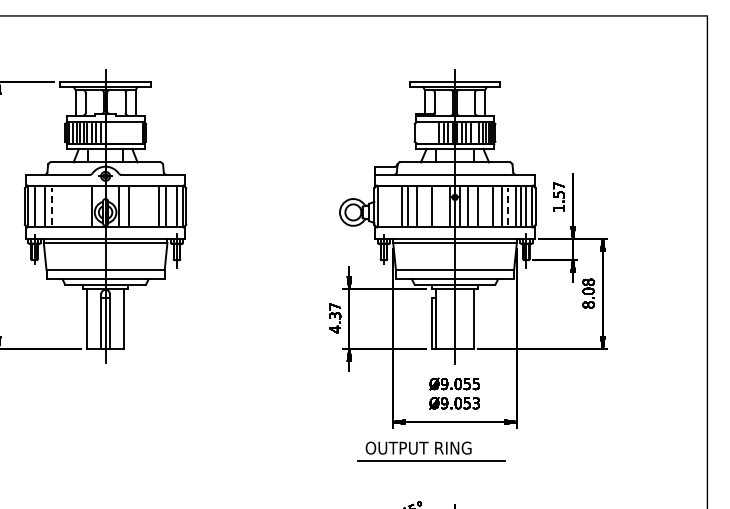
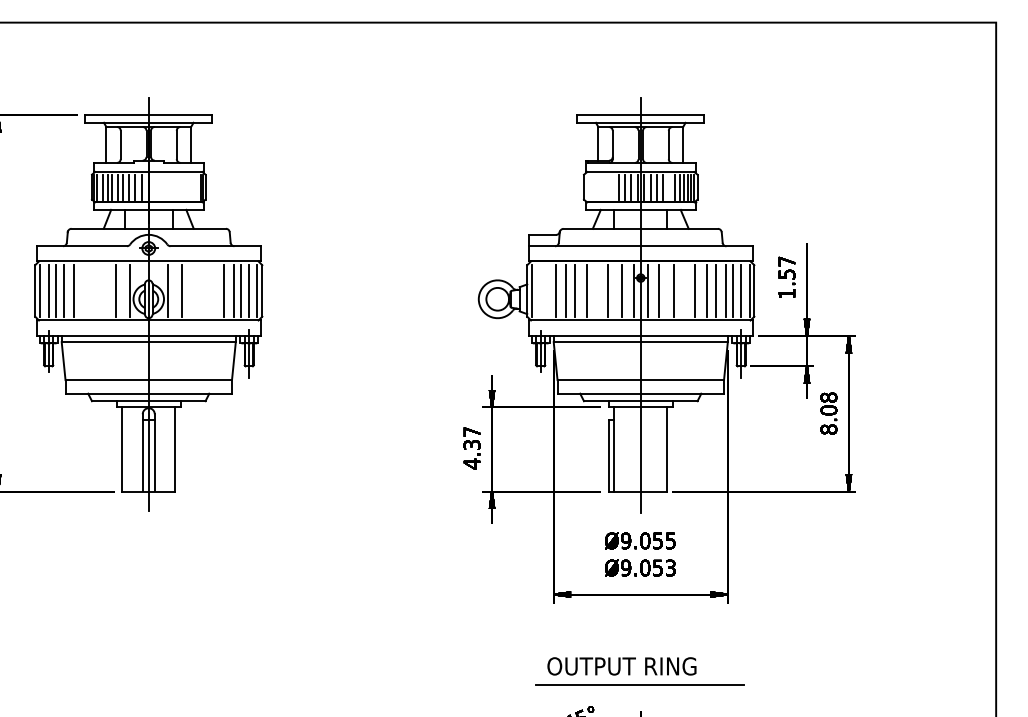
line: (40, 206) -> (57, 290), added
line: (52, 206) -> (73, 290), dashed -> solid
line: (82, 206) -> (116, 290), added
line: (171, 206) -> (241, 290), added
line: (394, 206) -> (555, 290), added
line: (441, 206) -> (621, 290), added
line: (508, 206) -> (716, 290), dashed -> solid
part: (431, 451) -> (640, 671), moved

